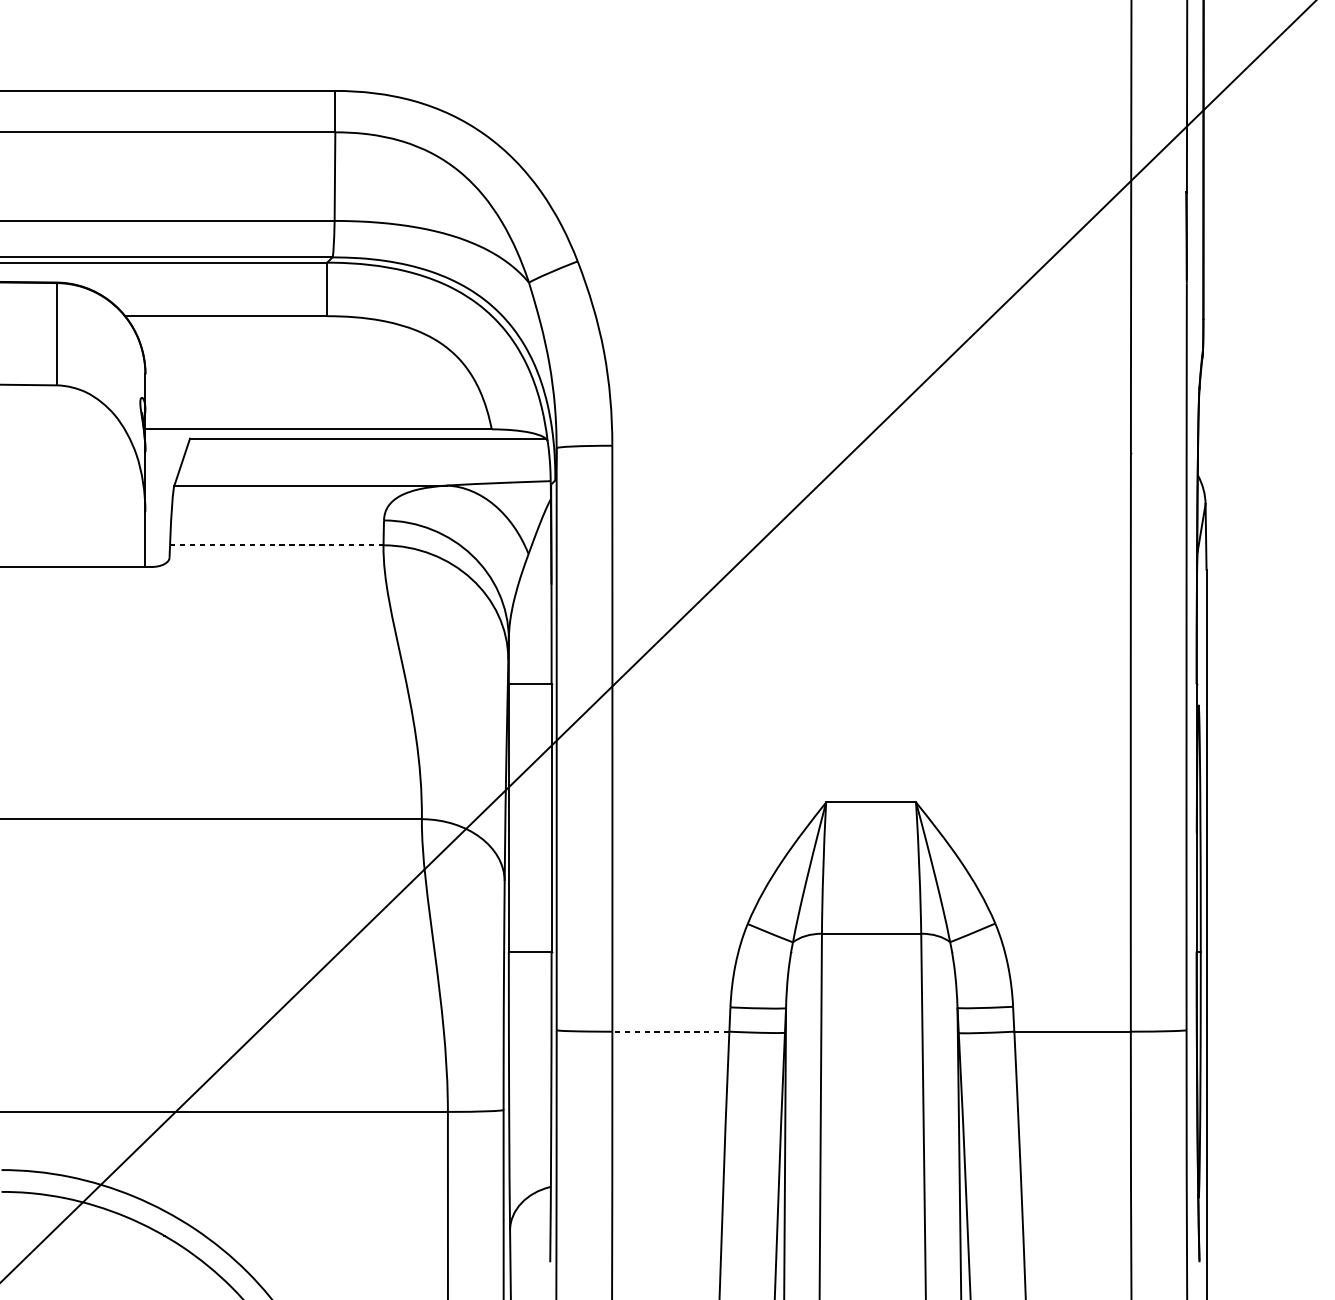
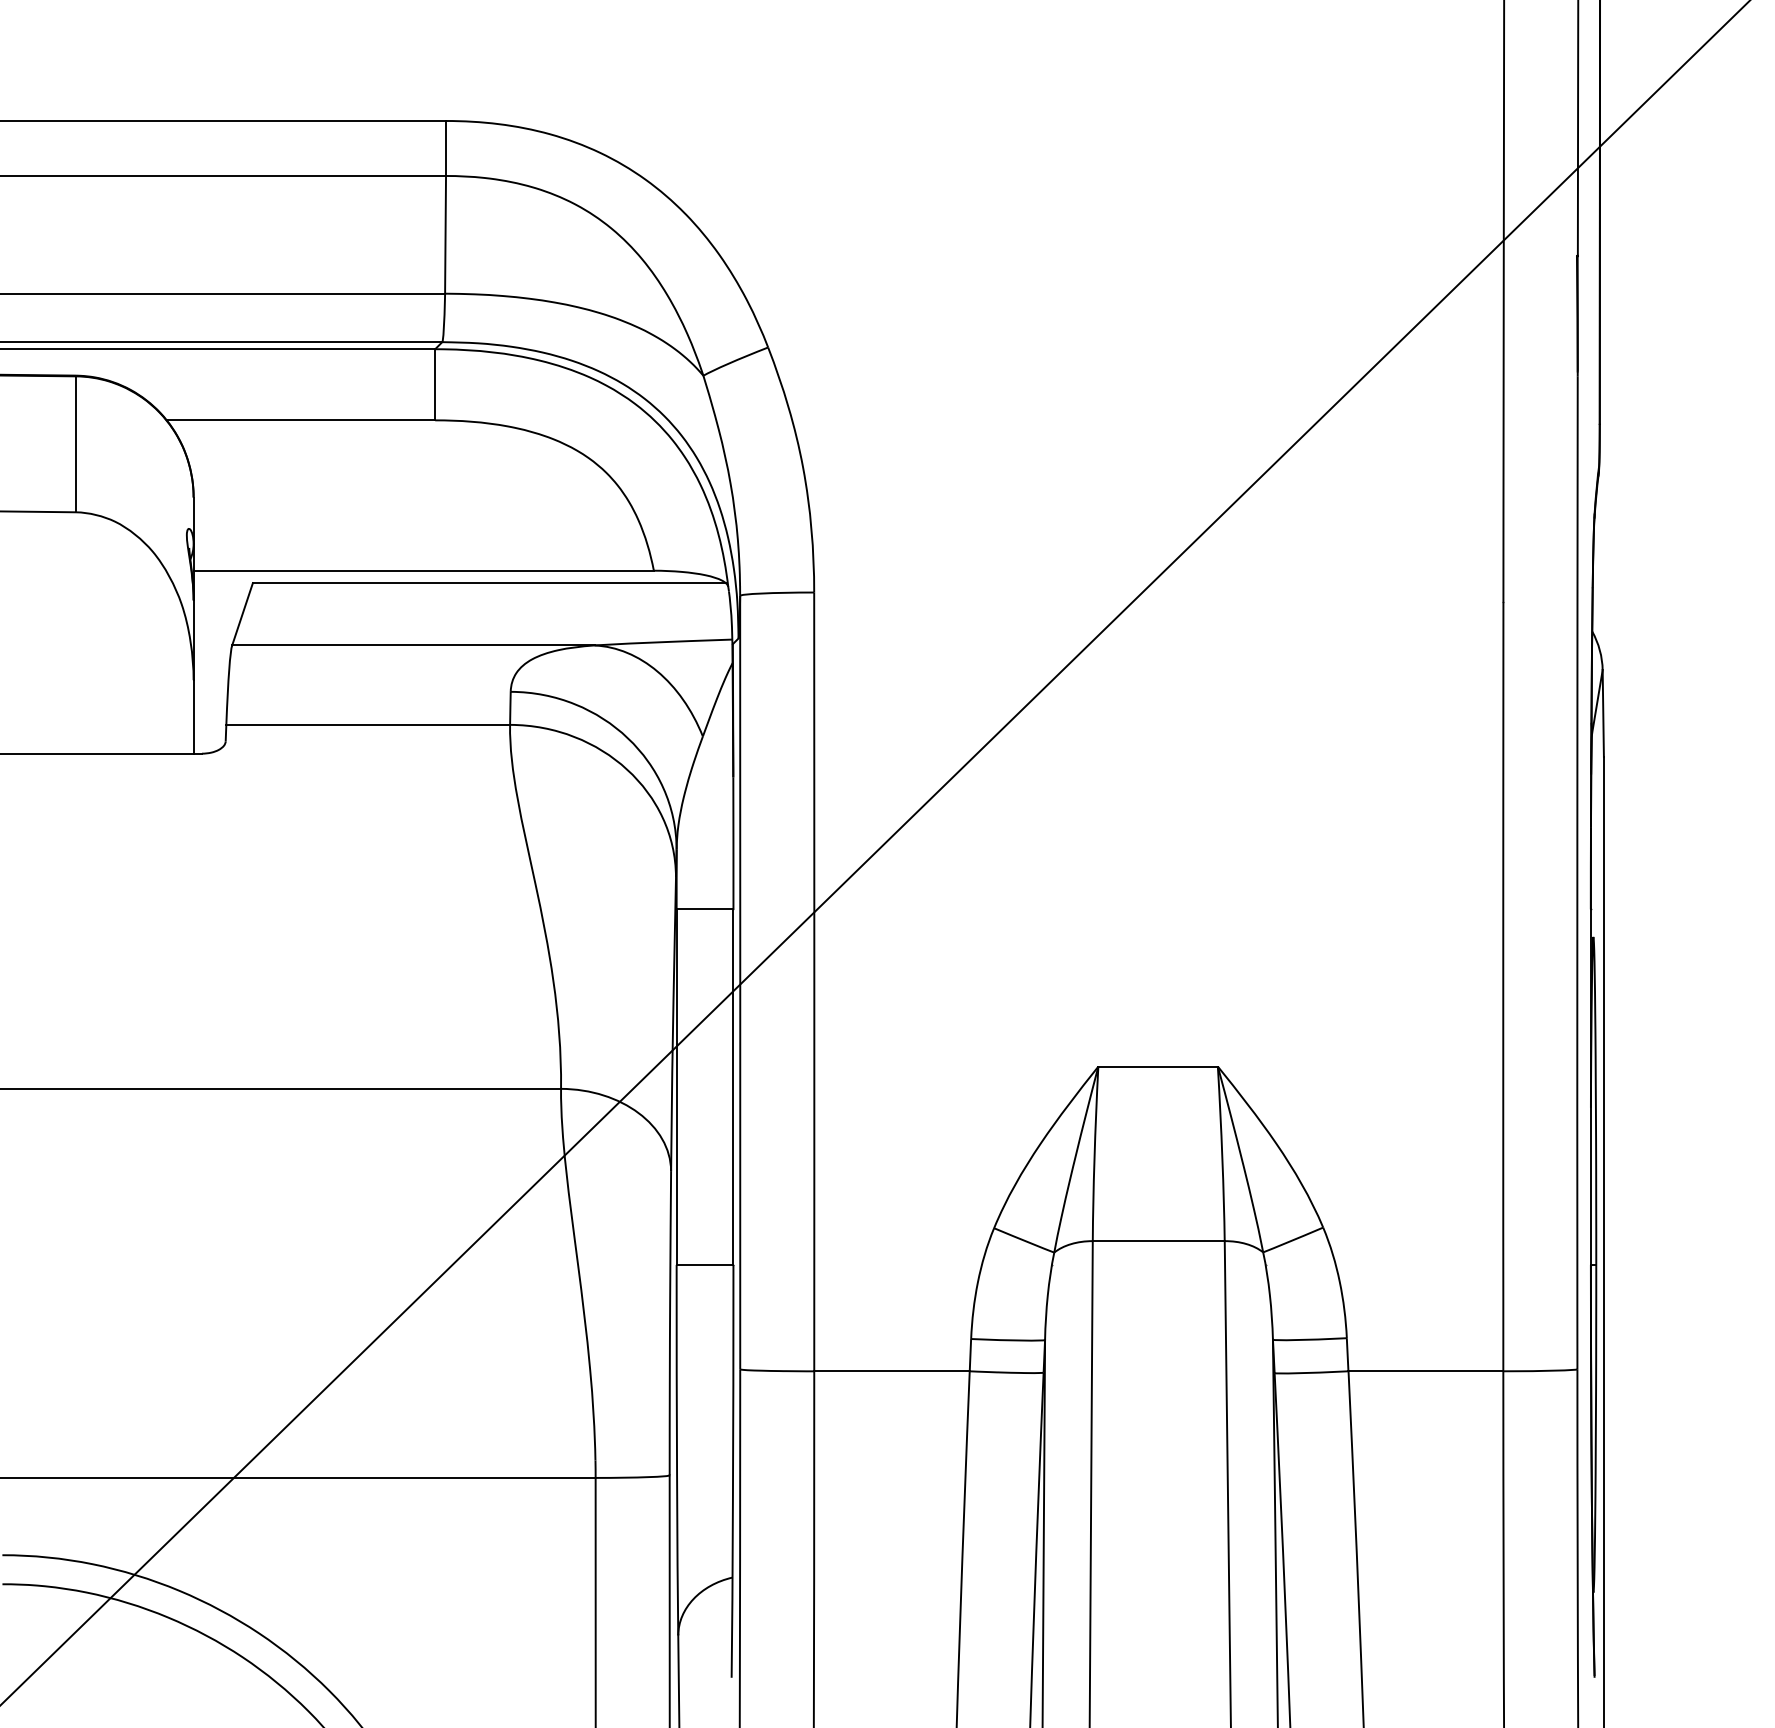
line: (277, 545) -> (368, 724), dashed -> solid
line: (670, 1031) -> (891, 1371), dashed -> solid

